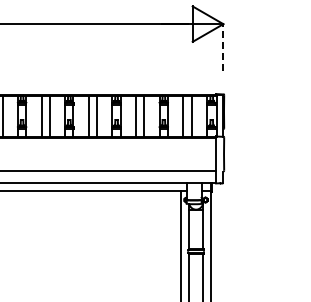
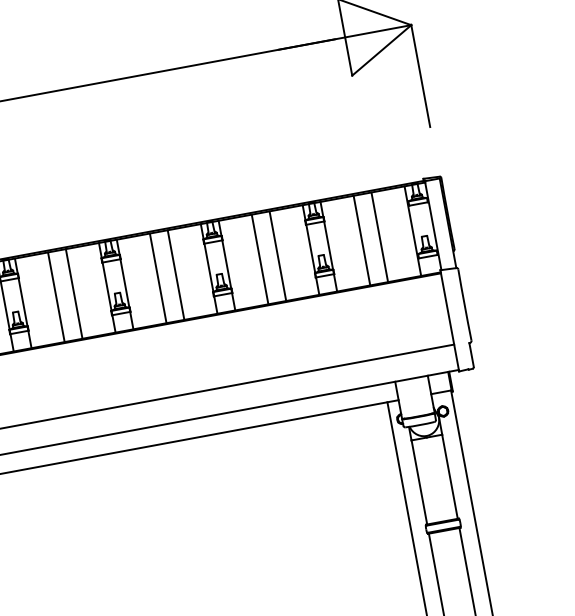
line: (223, 47) -> (420, 75), dashed -> solid

